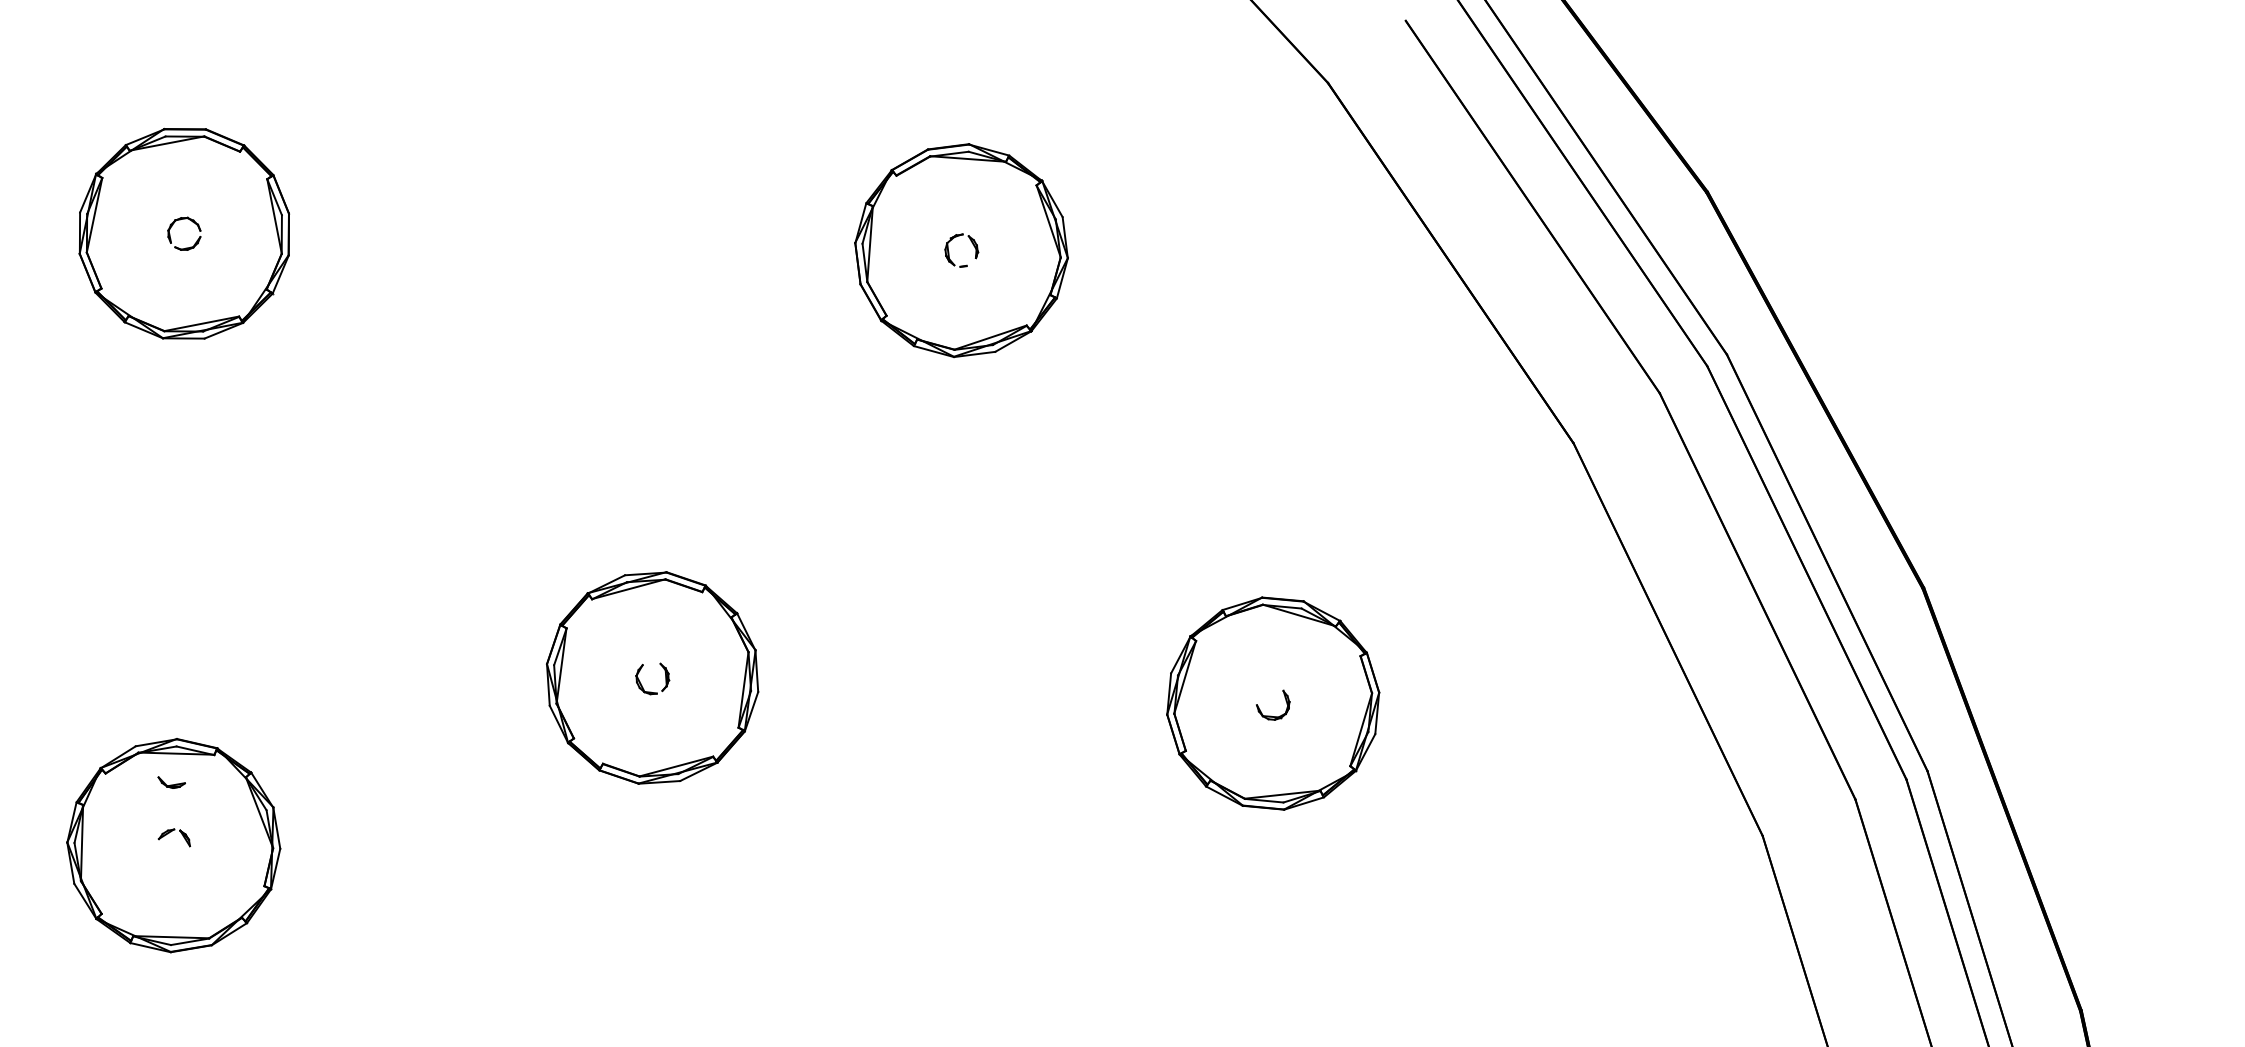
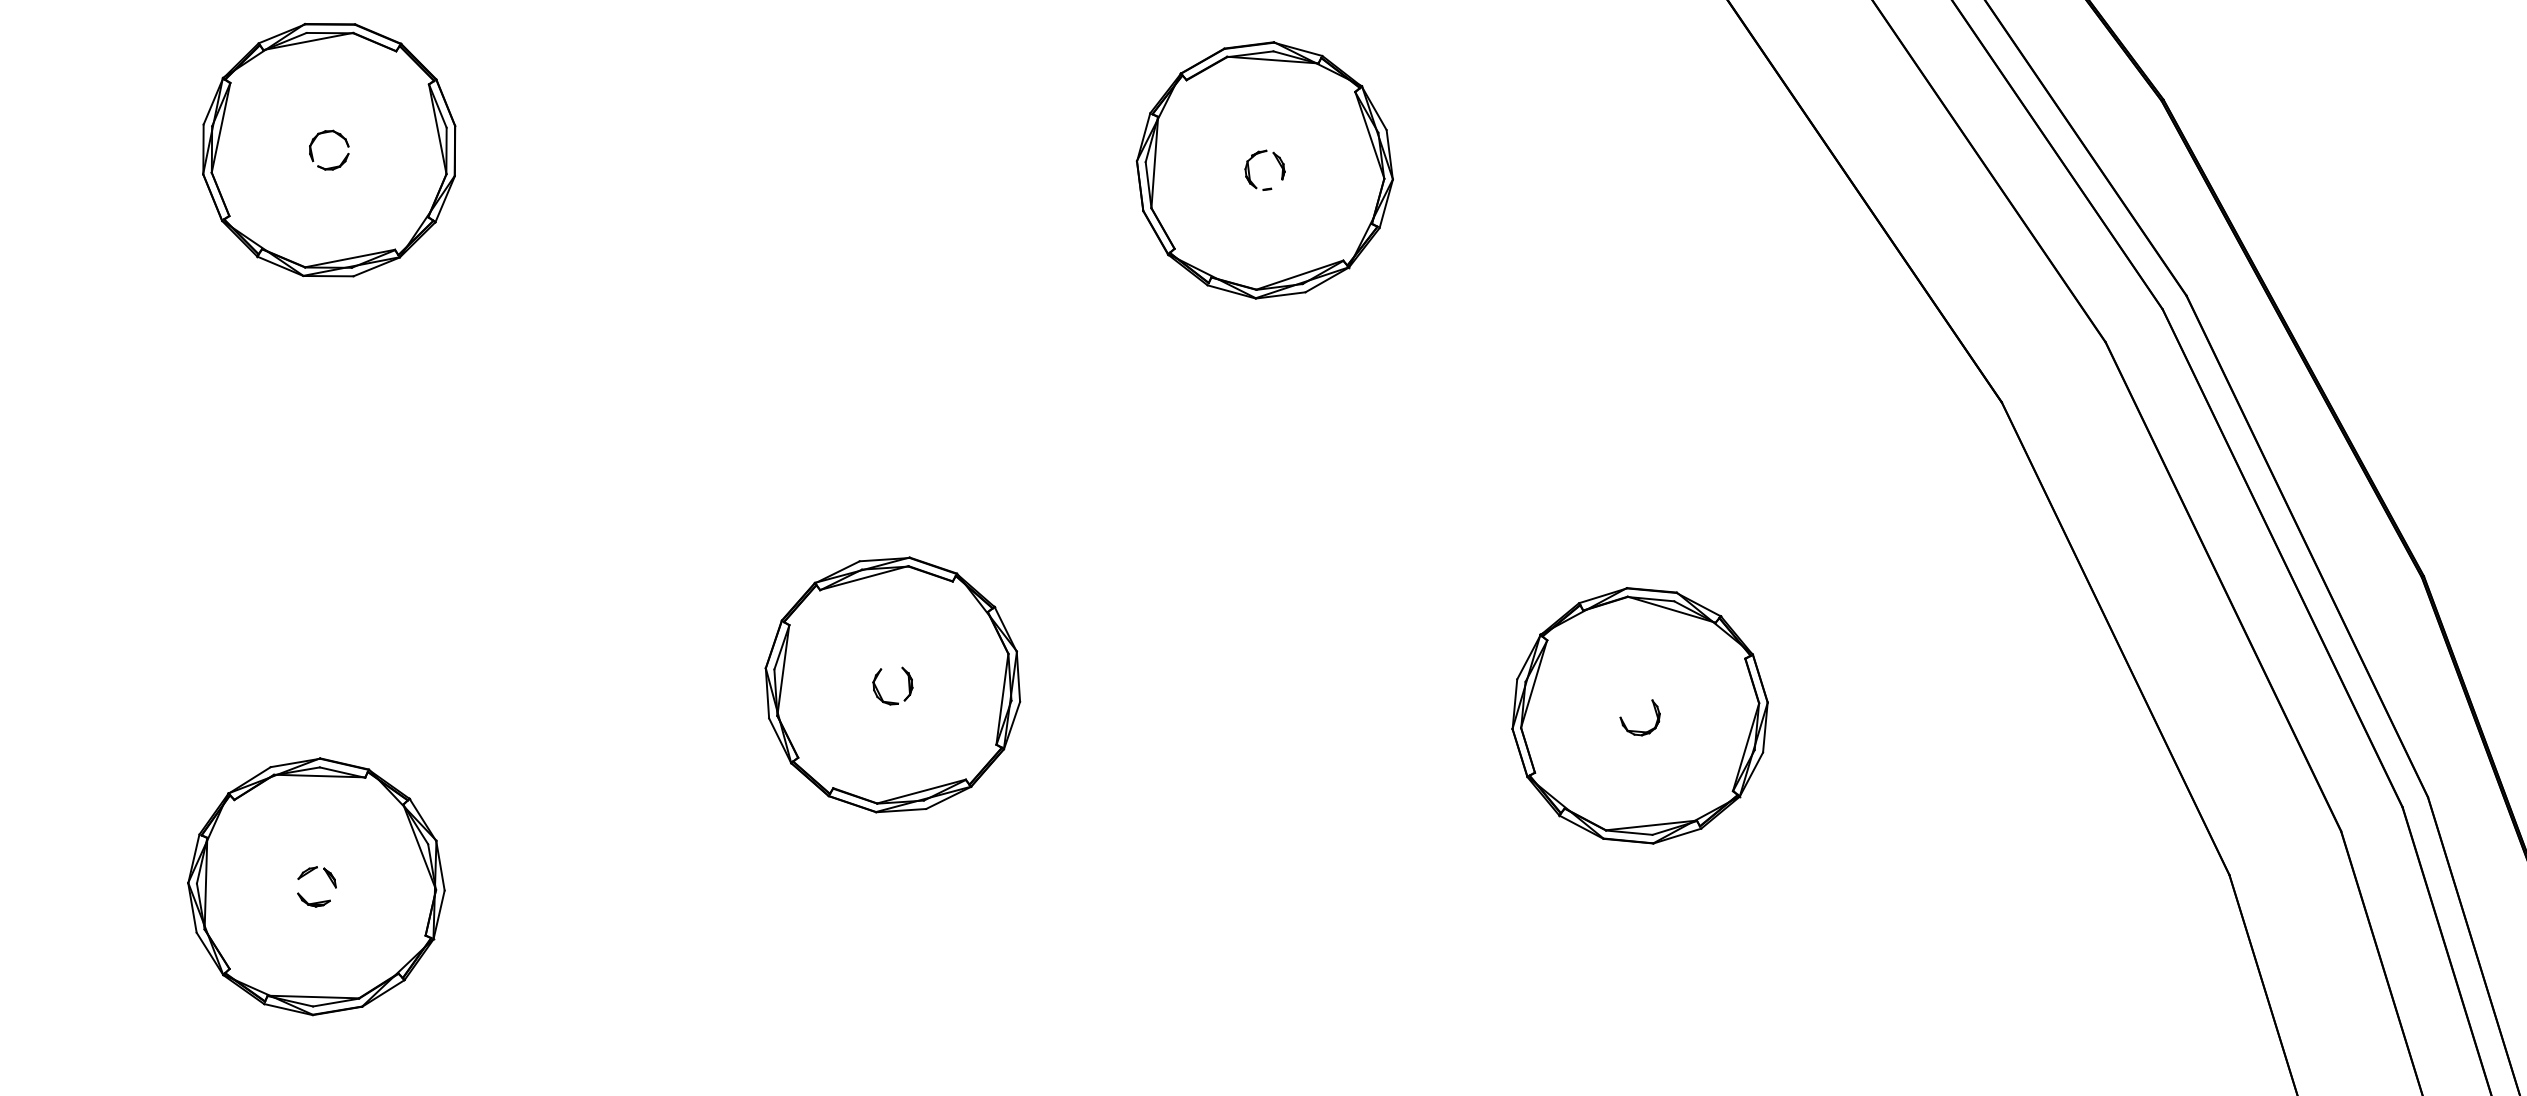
part: (171, 782) -> (313, 899), moved

